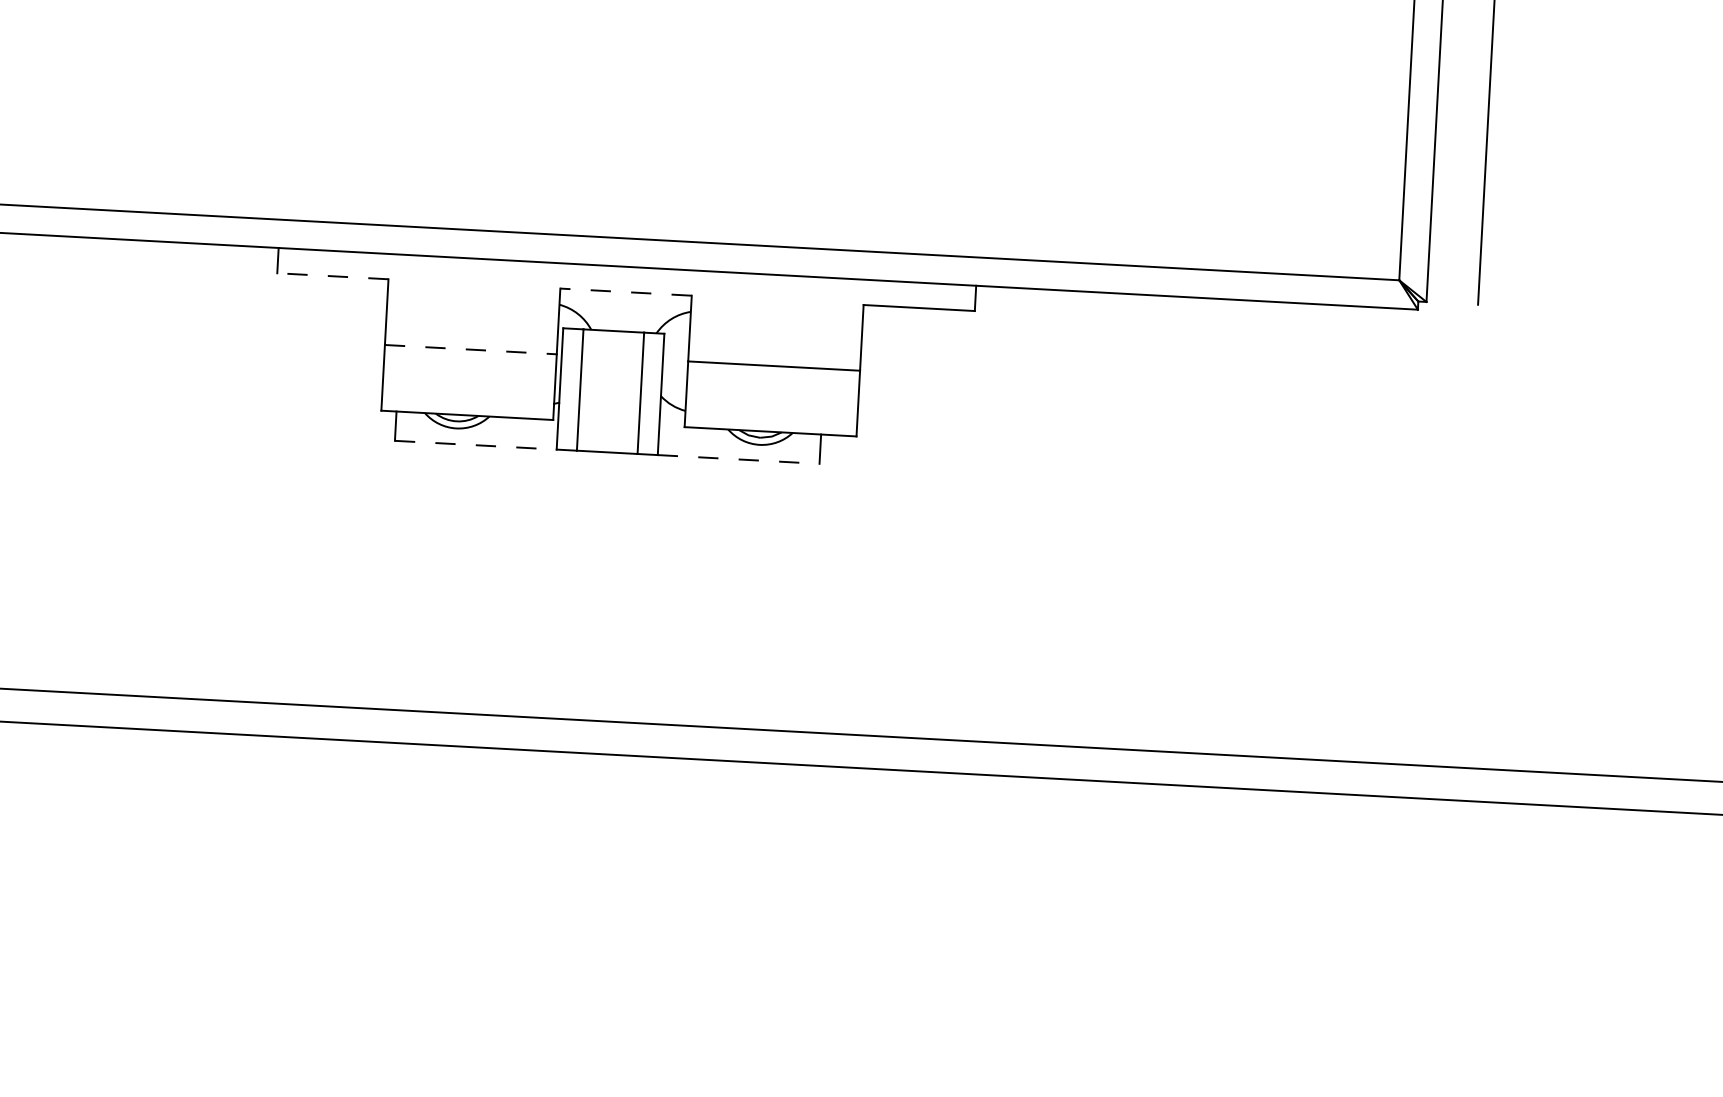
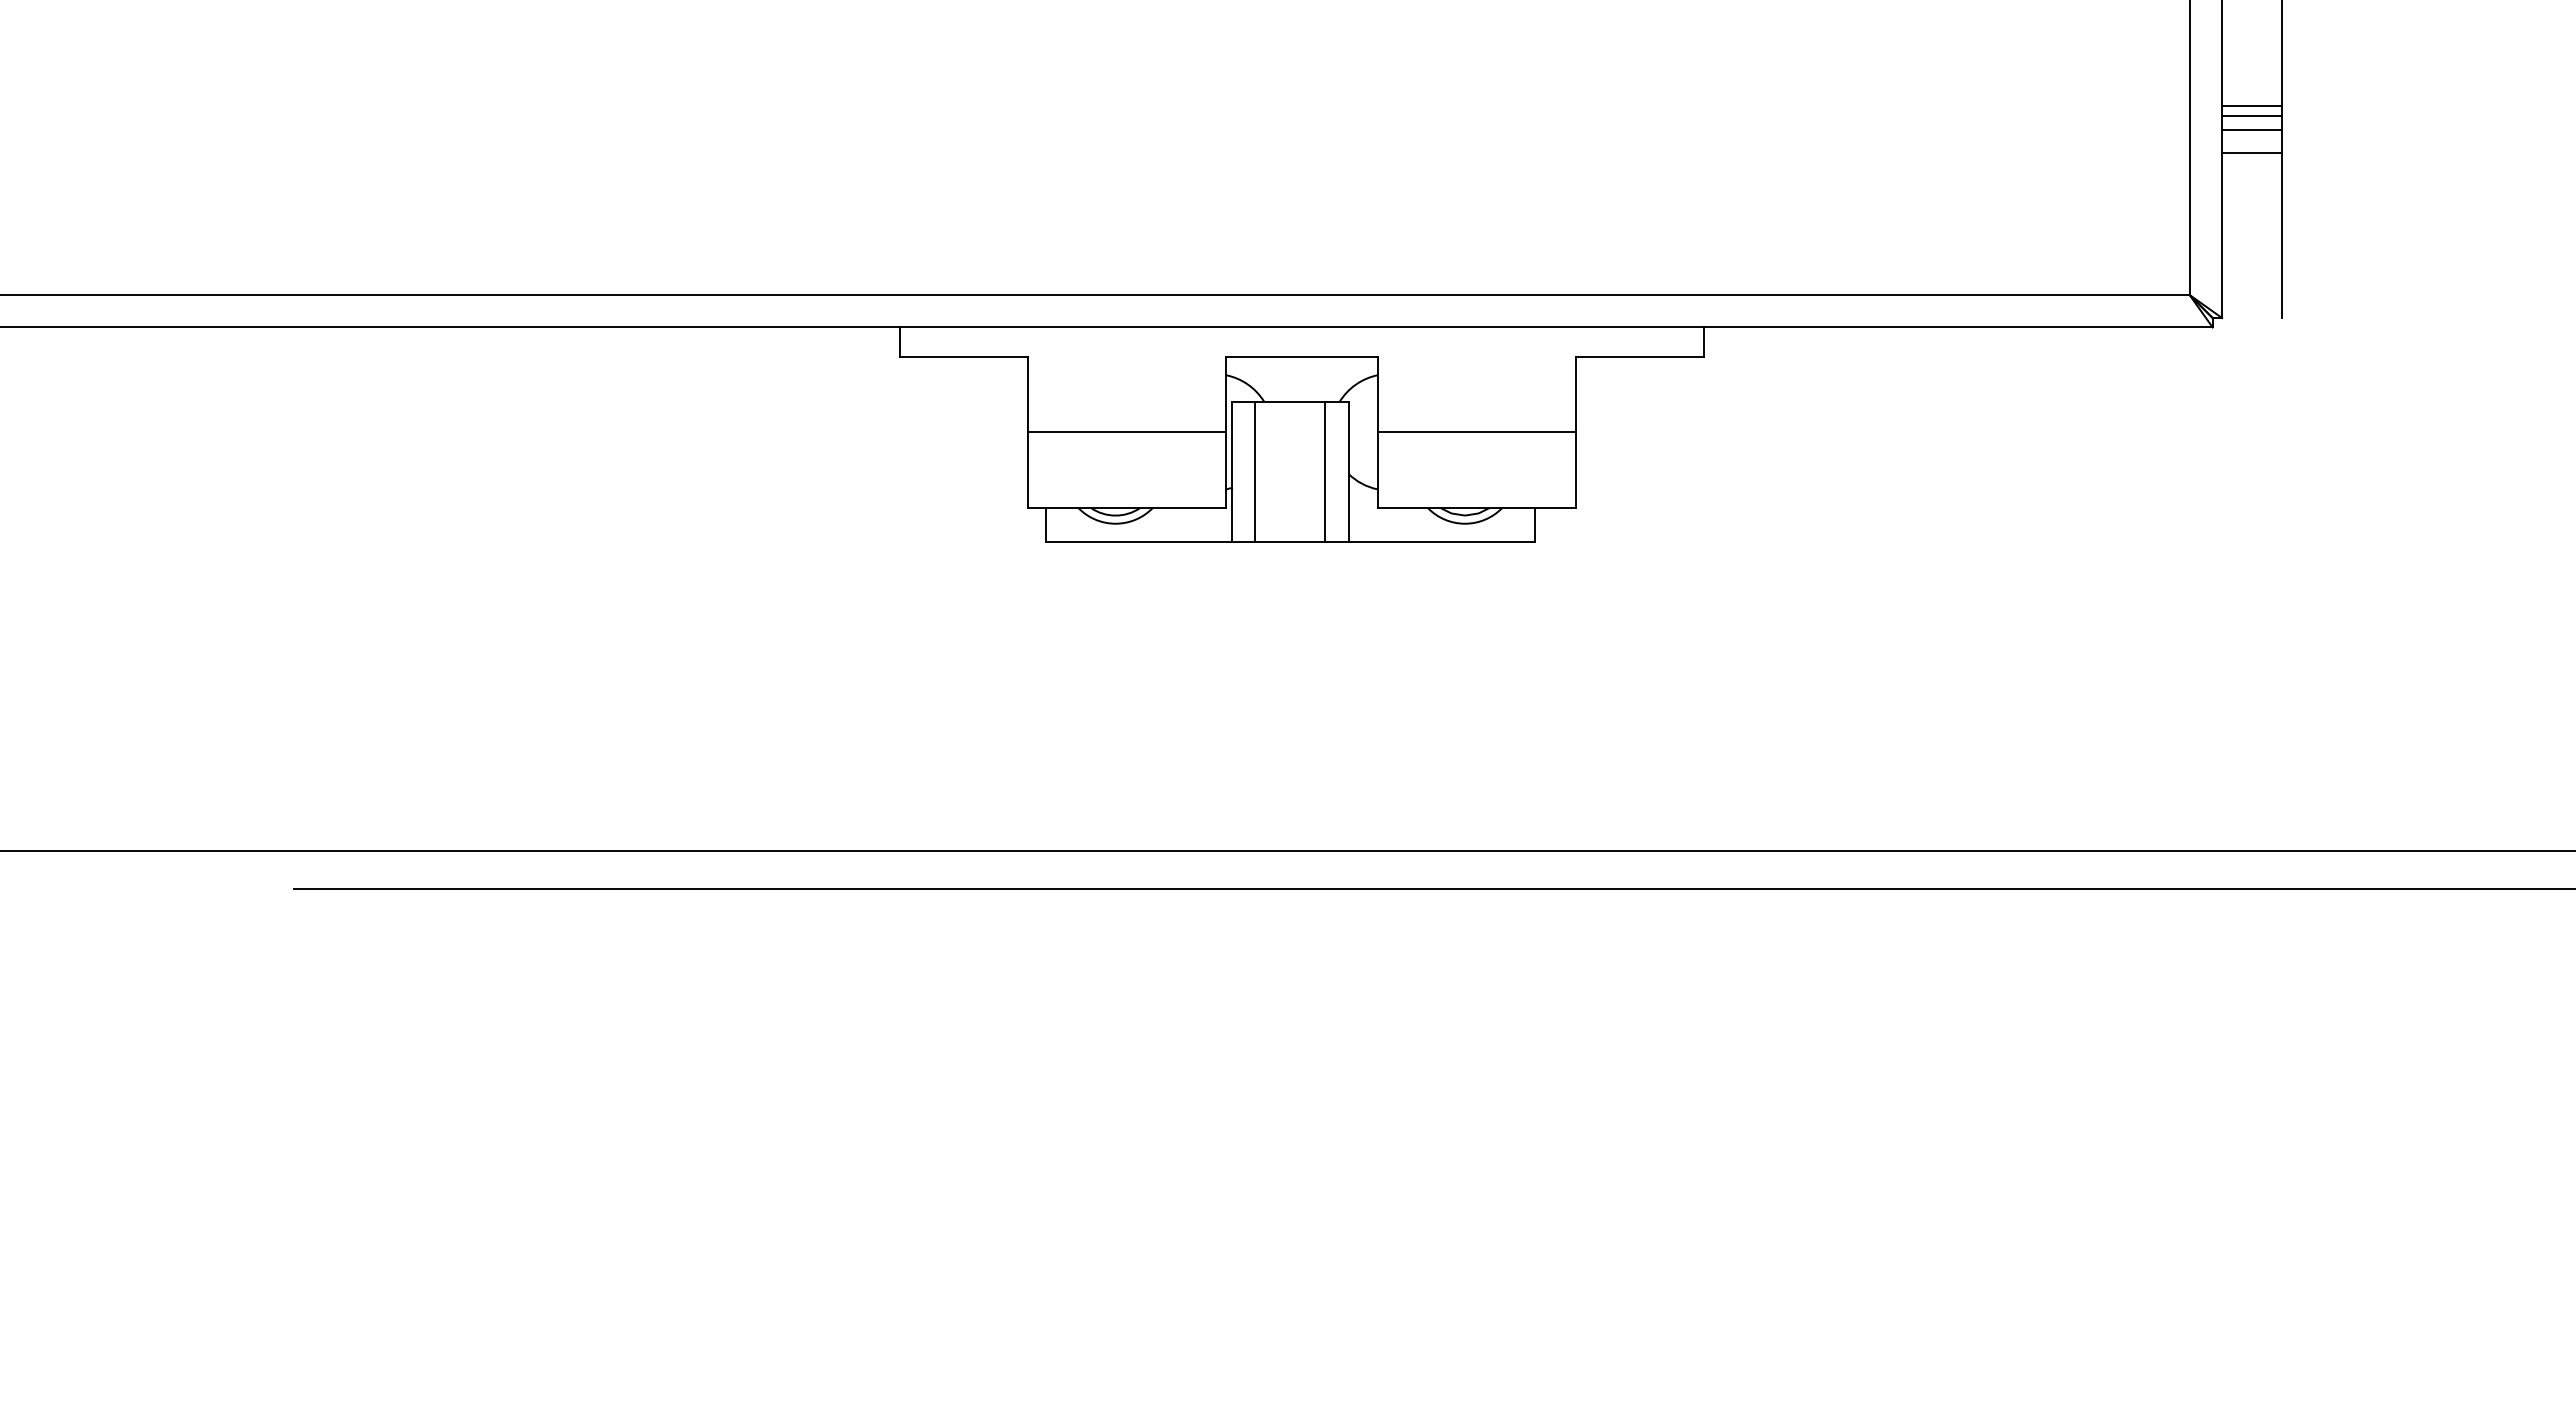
line: (1461, 119) -> (2251, 106), added
line: (1461, 127) -> (2251, 115), added
line: (1460, 140) -> (2251, 130), added
line: (1459, 160) -> (2251, 153), added
line: (332, 276) -> (963, 356), dashed -> solid
line: (625, 292) -> (1301, 356), dashed -> solid
line: (471, 349) -> (1127, 432), dashed -> solid
line: (476, 444) -> (1139, 541), dashed -> solid
line: (739, 459) -> (1442, 541), dashed -> solid

